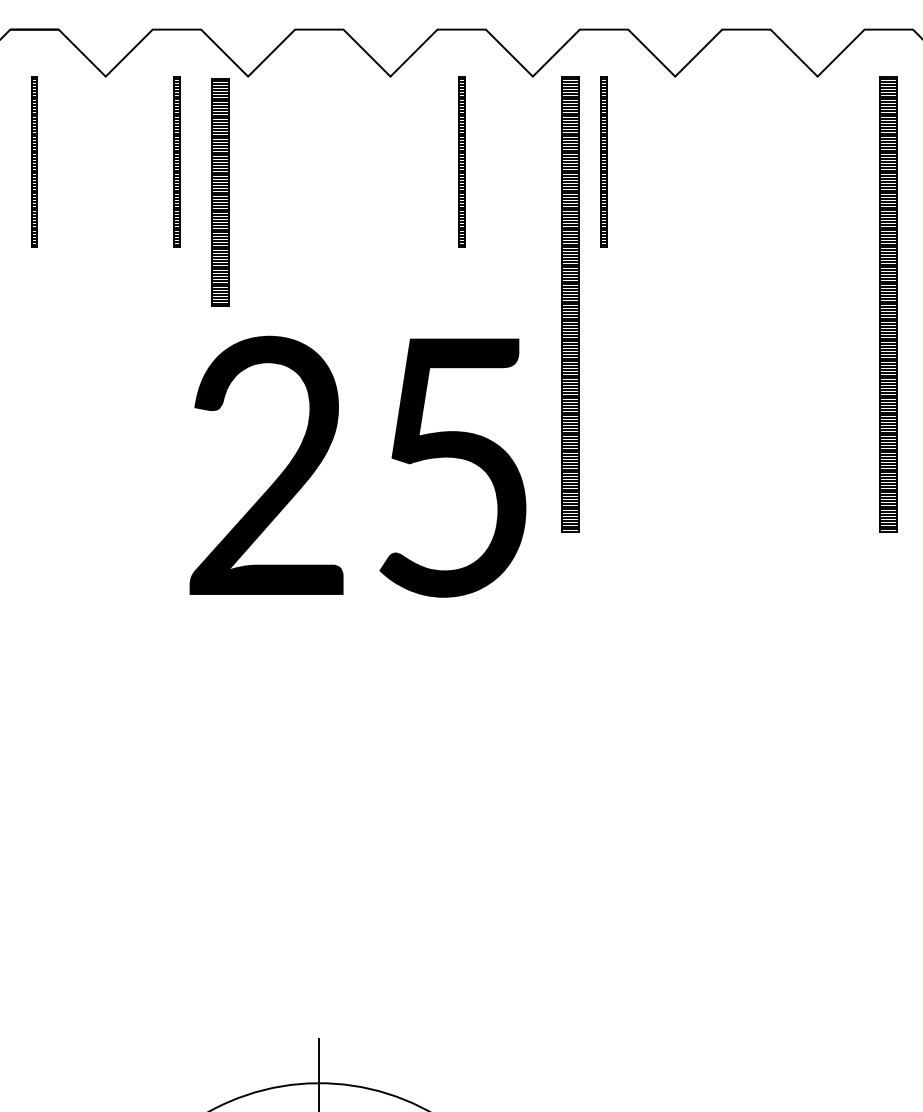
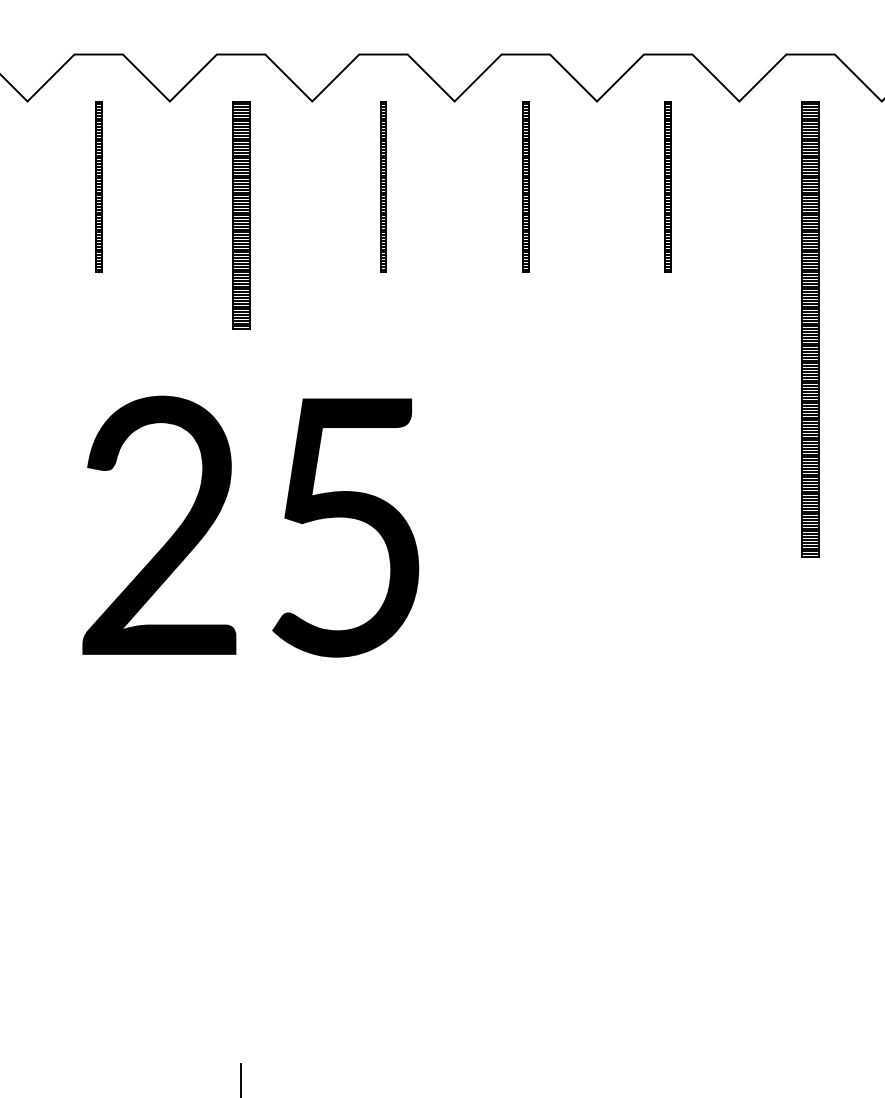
part: (746, 161) -> (668, 186), added
part: (220, 192) -> (241, 215), moved
part: (570, 304) -> (492, 329), removed
text: (357, 466) -> (250, 526), moved

